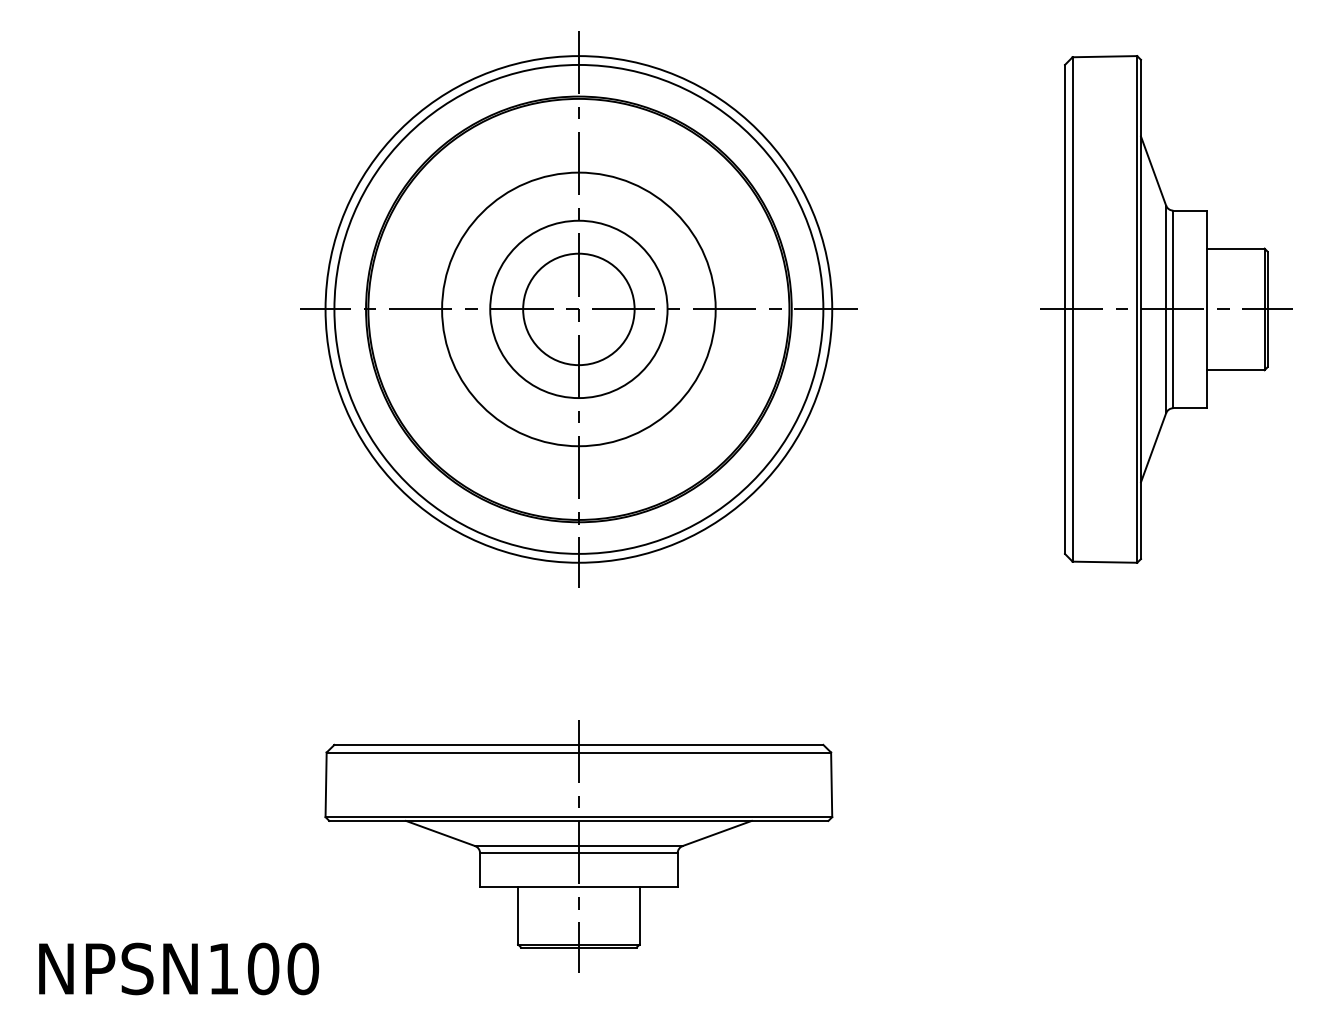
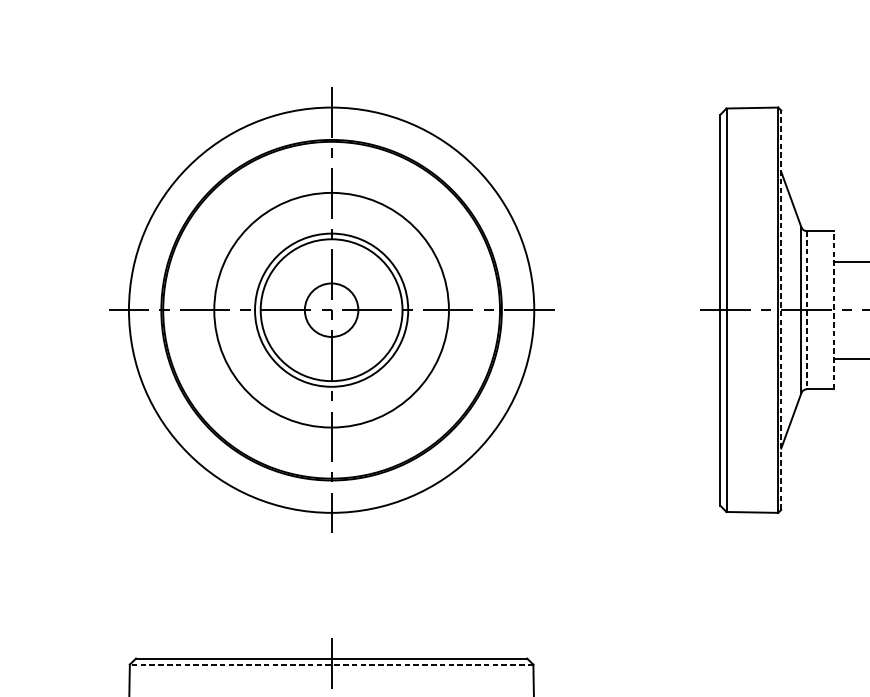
circle: (578, 308) -> (331, 309), size x0.6
circle: (578, 309) -> (331, 310), size x0.6
circle: (578, 309) -> (331, 310), size x0.7
line: (1141, 309) -> (781, 310), solid -> dashed
line: (1173, 309) -> (807, 310), solid -> dashed
line: (1206, 309) -> (833, 310), solid -> dashed
line: (578, 752) -> (331, 664), solid -> dashed

